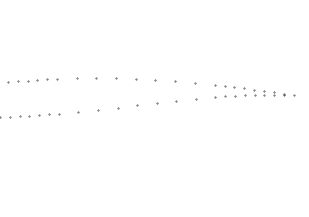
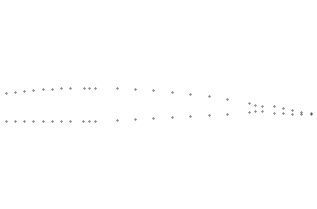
part: (47, 80) -> (89, 88), size x0.6
part: (225, 90) -> (255, 107), size x0.7
part: (49, 115) -> (89, 121), size x0.7

